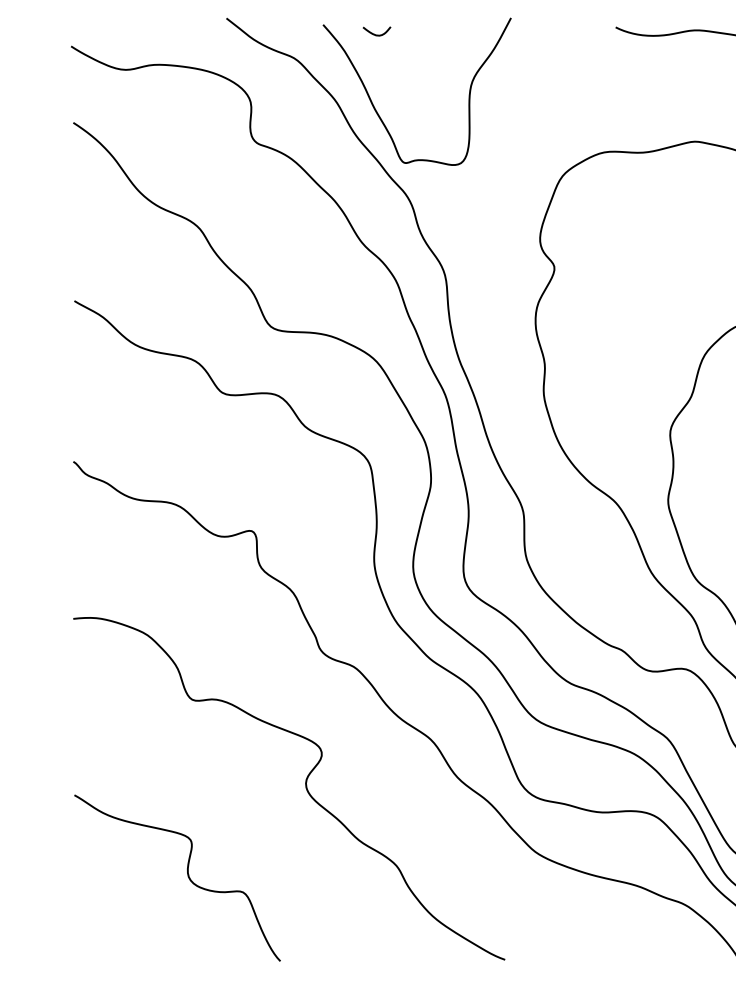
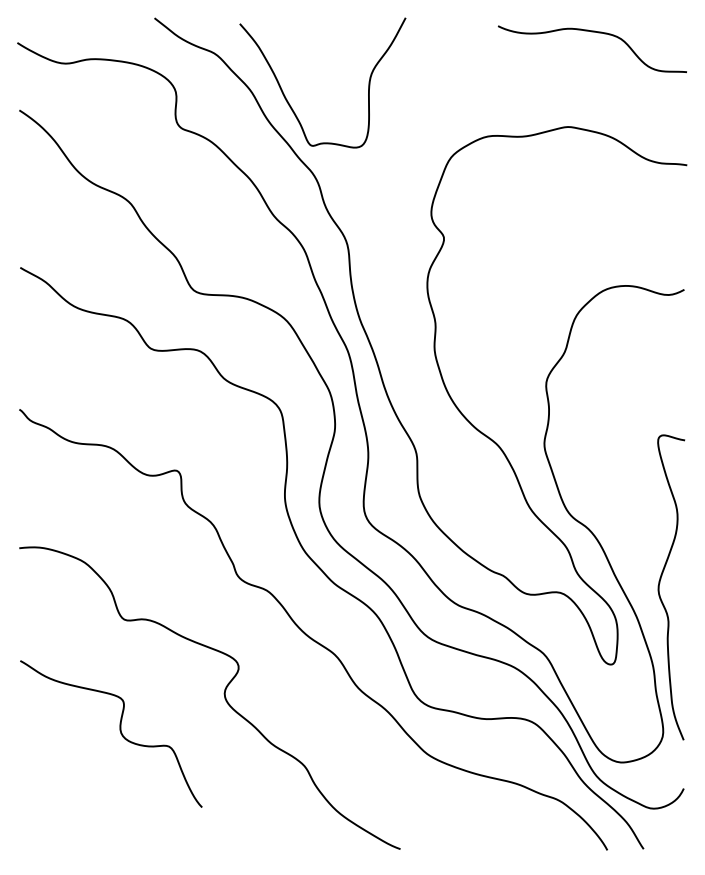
curve: (374, 33) -> (285, 31), removed
curve: (186, 874) -> (119, 730), moved

